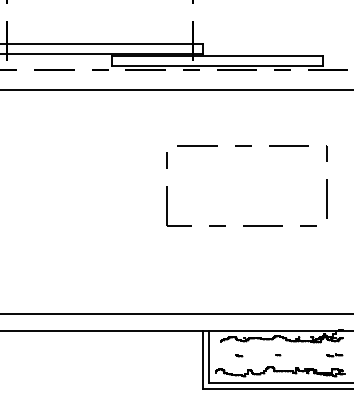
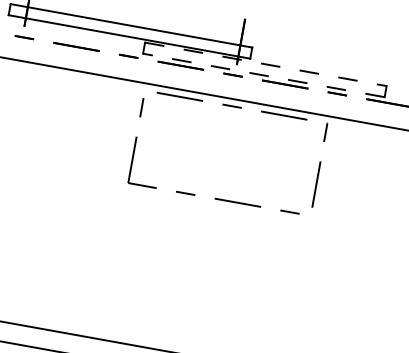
line: (217, 55) -> (266, 63), solid -> dashed
line: (217, 65) -> (263, 75), solid -> dashed
part: (246, 146) -> (235, 108), moved

